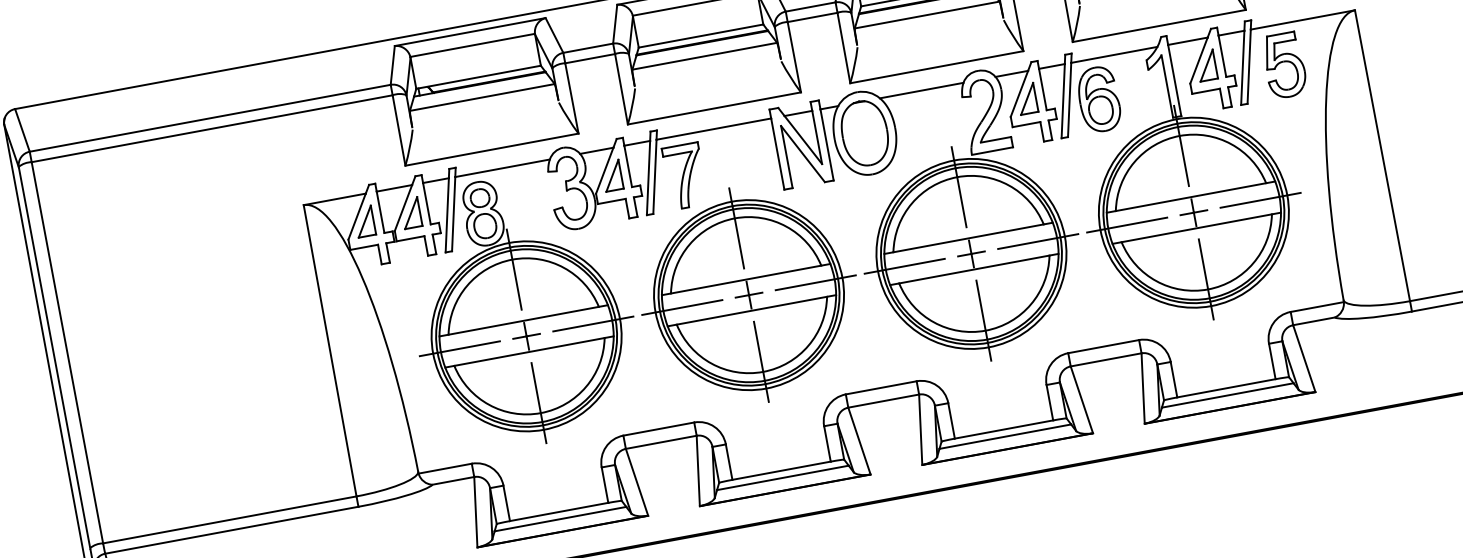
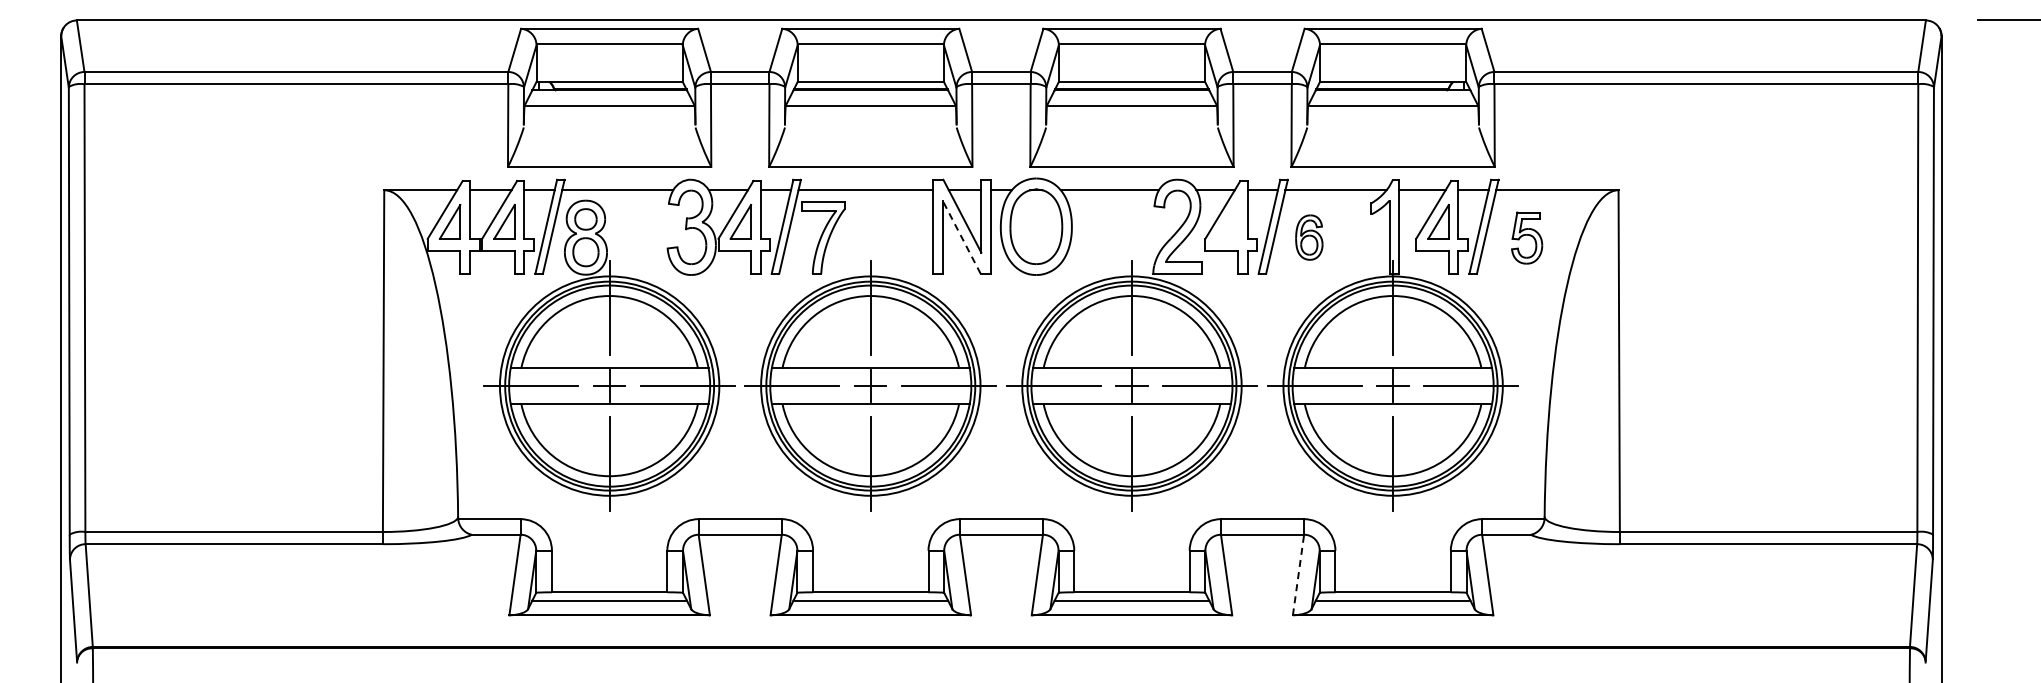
part: (1284, 65) -> (1526, 237), size x0.7
part: (1026, 98) -> (1227, 221), removed
part: (1099, 99) -> (1309, 237), size x0.6
line: (802, 153) -> (961, 236), solid -> dashed
line: (1143, 388) -> (1298, 575), solid -> dashed

